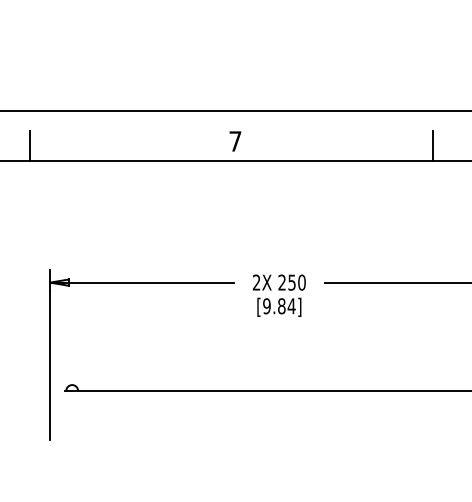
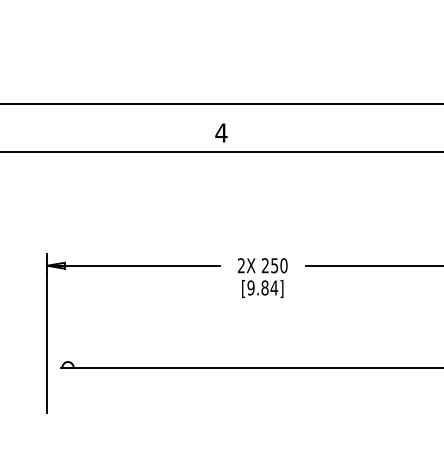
text: (235, 140) -> (221, 132), 7 -> 4
line: (30, 146) -> (28, 137), removed
line: (433, 146) -> (407, 137), removed

